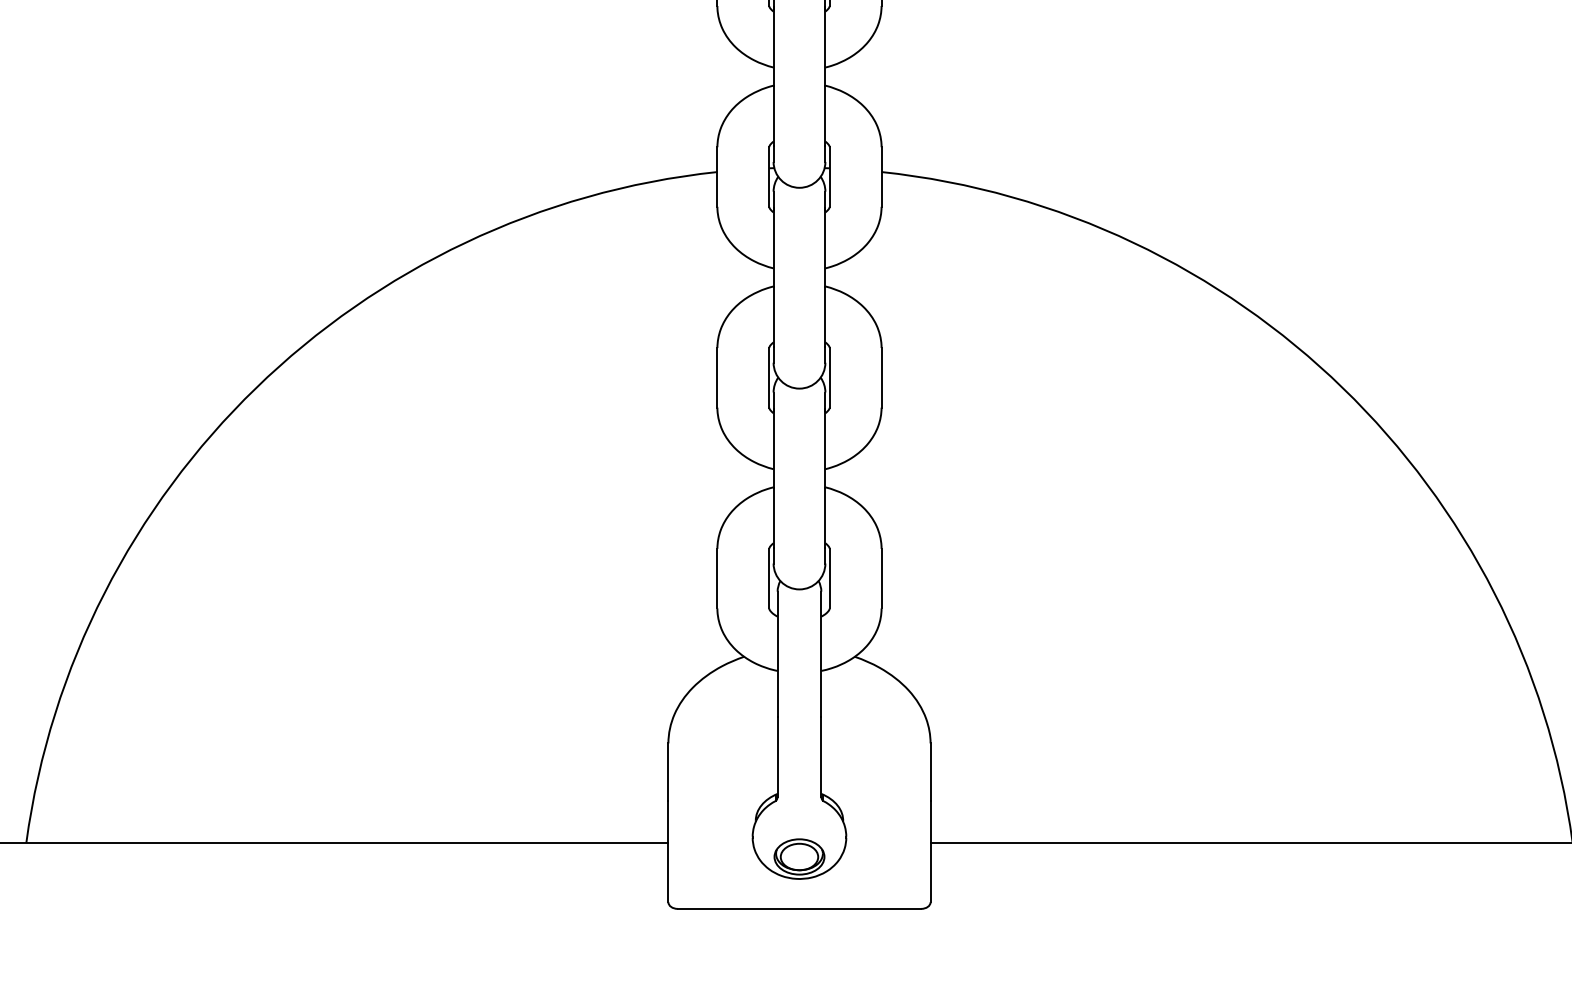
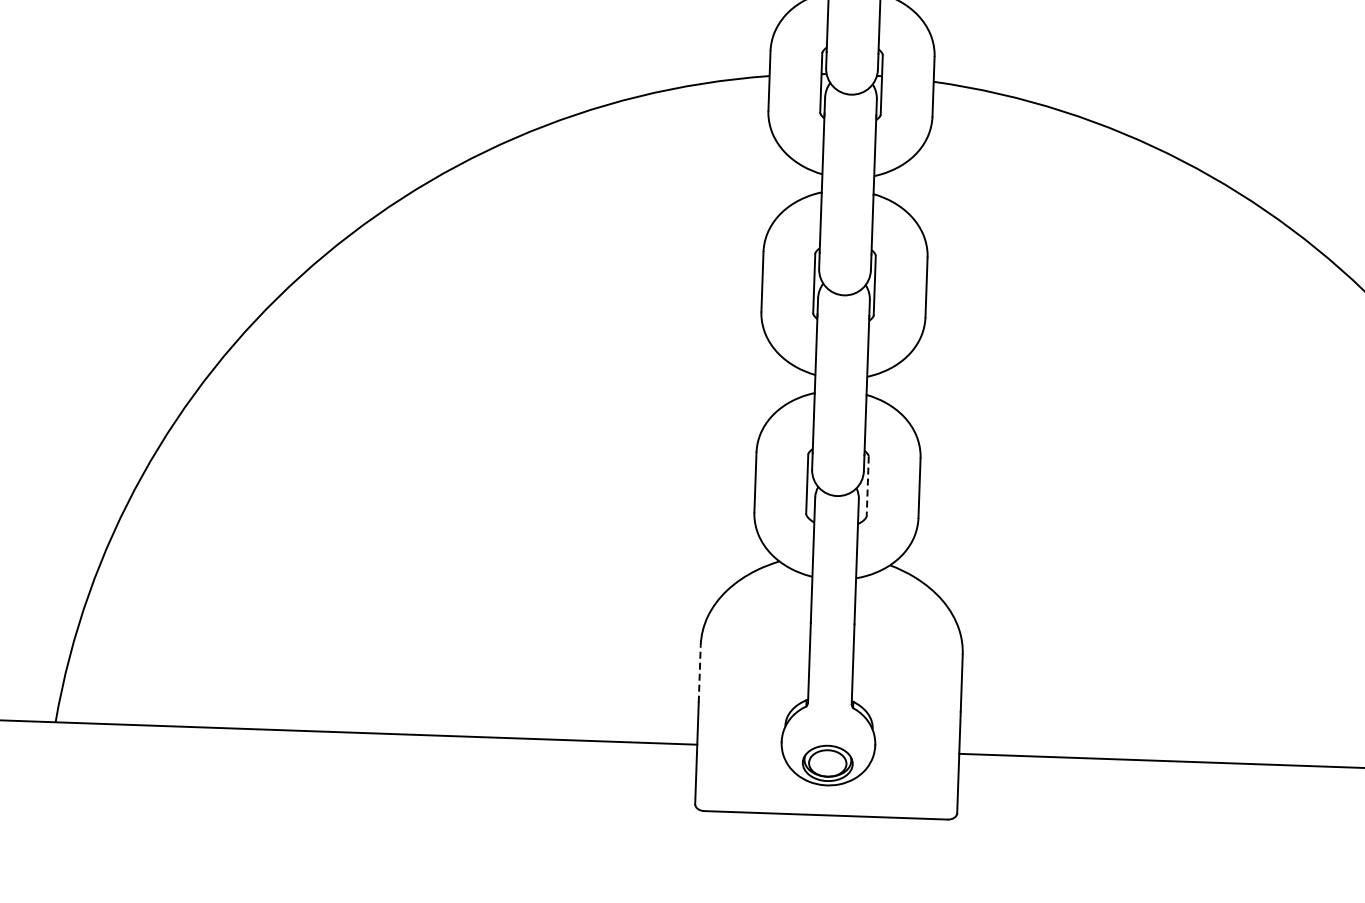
line: (829, 578) -> (867, 486), solid -> dashed
line: (668, 772) -> (699, 674), solid -> dashed

